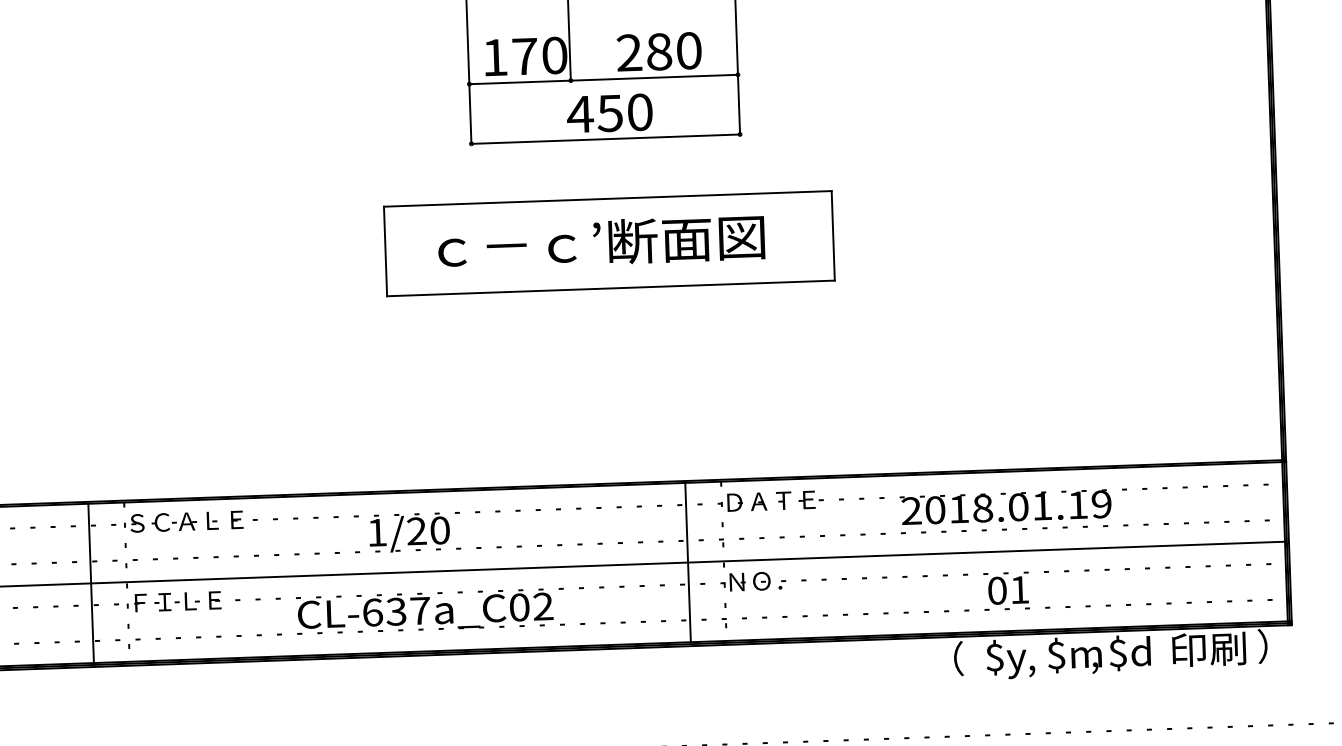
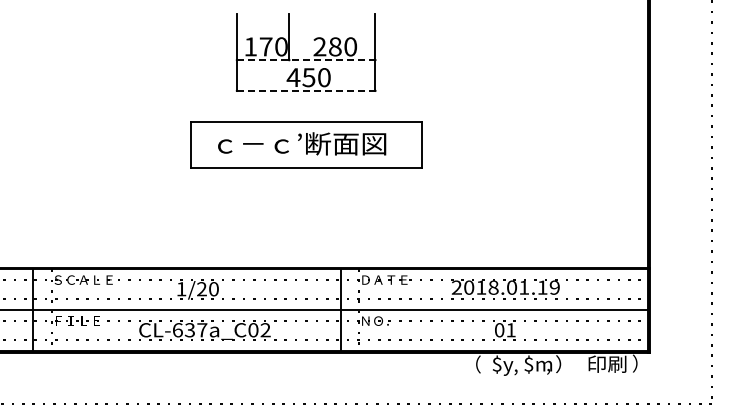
line: (604, 80) -> (306, 60), solid -> dashed
line: (606, 138) -> (306, 90), solid -> dashed
text: (1129, 652) -> (566, 364), $d -> ）

